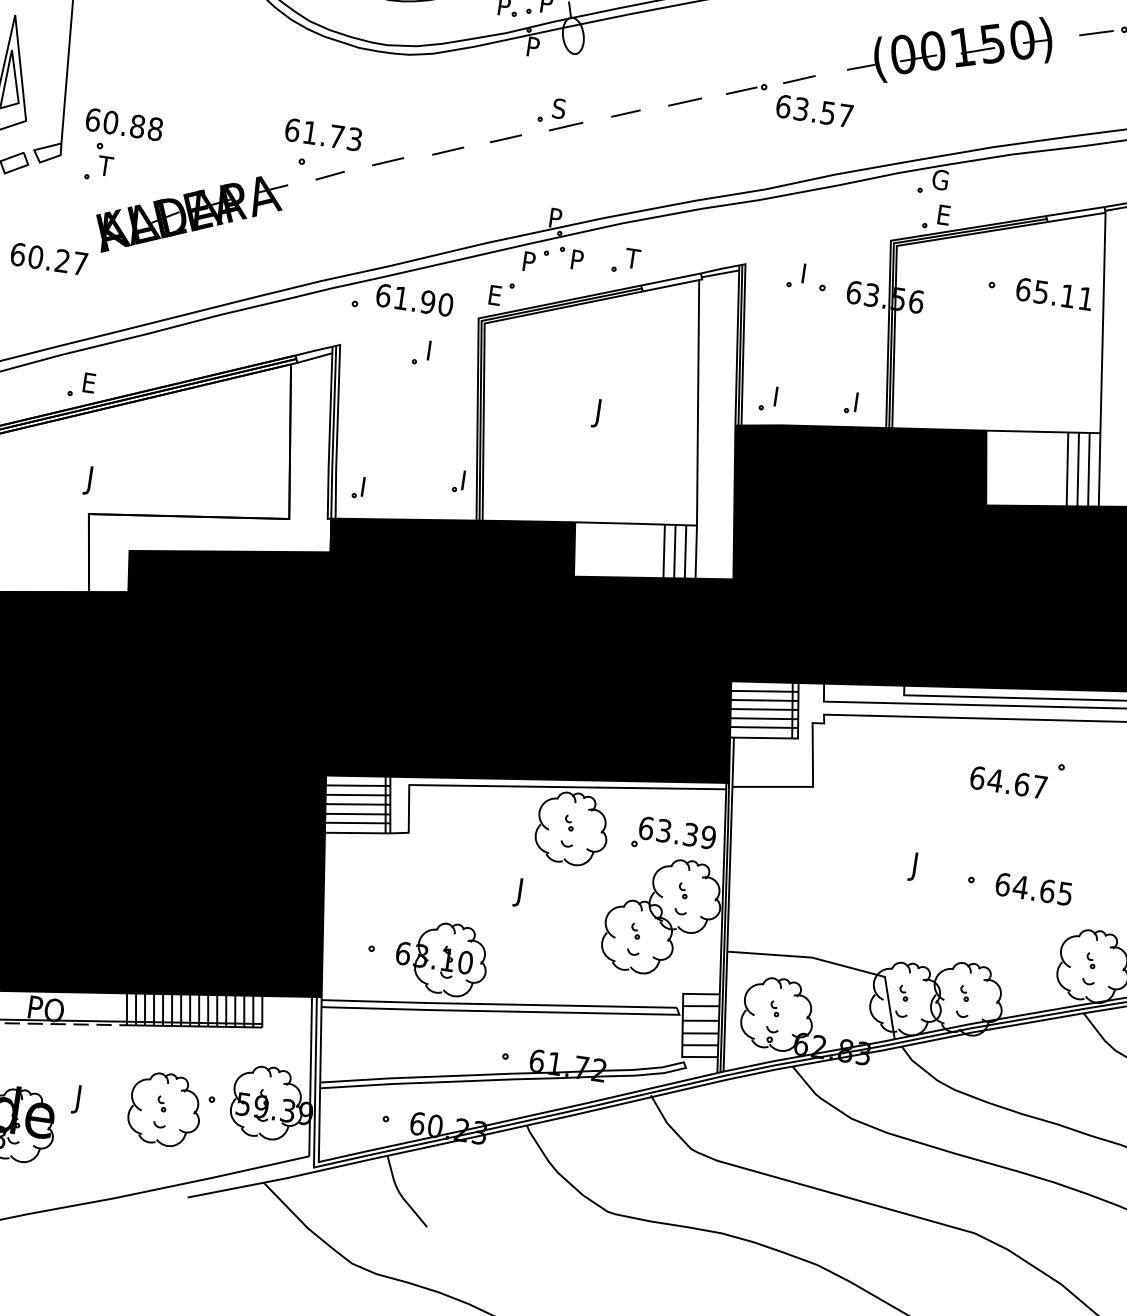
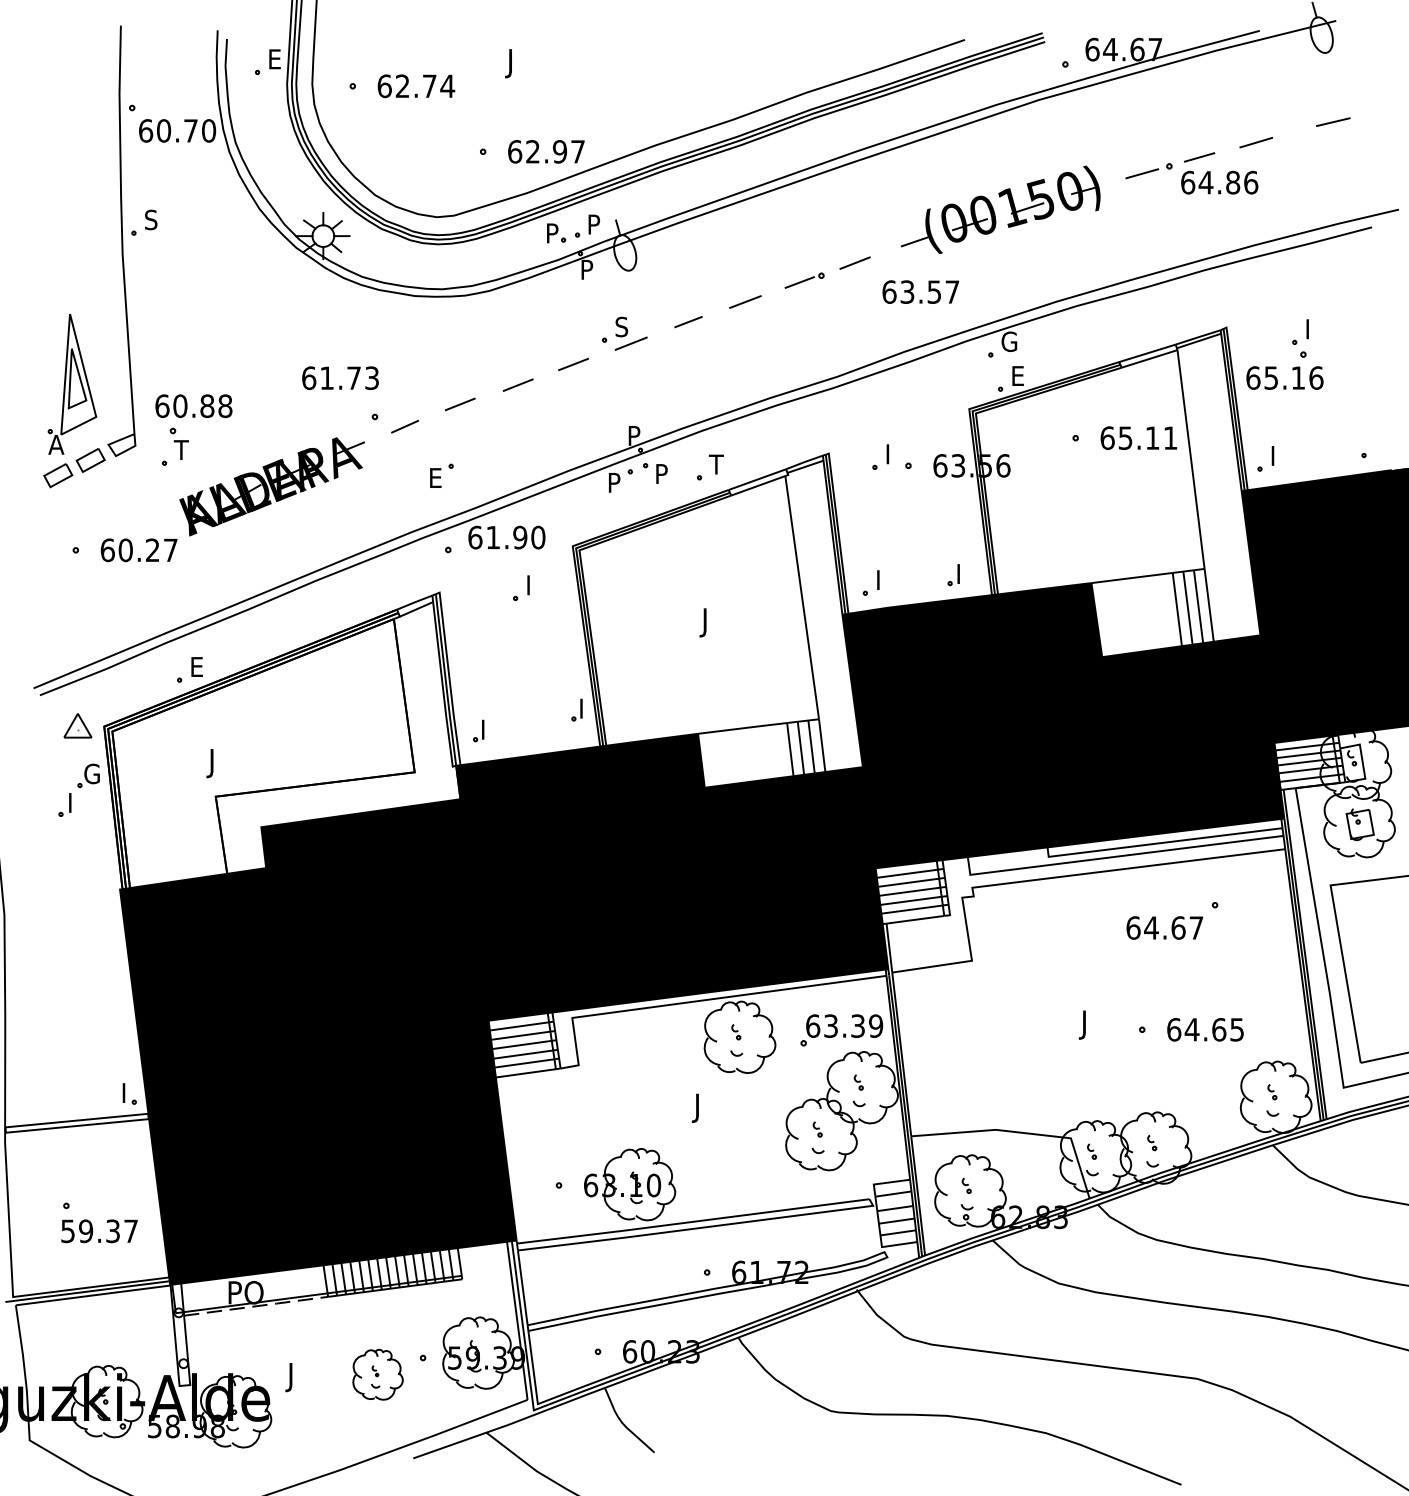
text: (814, 110) -> (920, 291), moved
text: (323, 134) -> (340, 377), moved
part: (501, 293) -> (441, 475), moved
part: (164, 1109) -> (377, 1374), size x0.7

